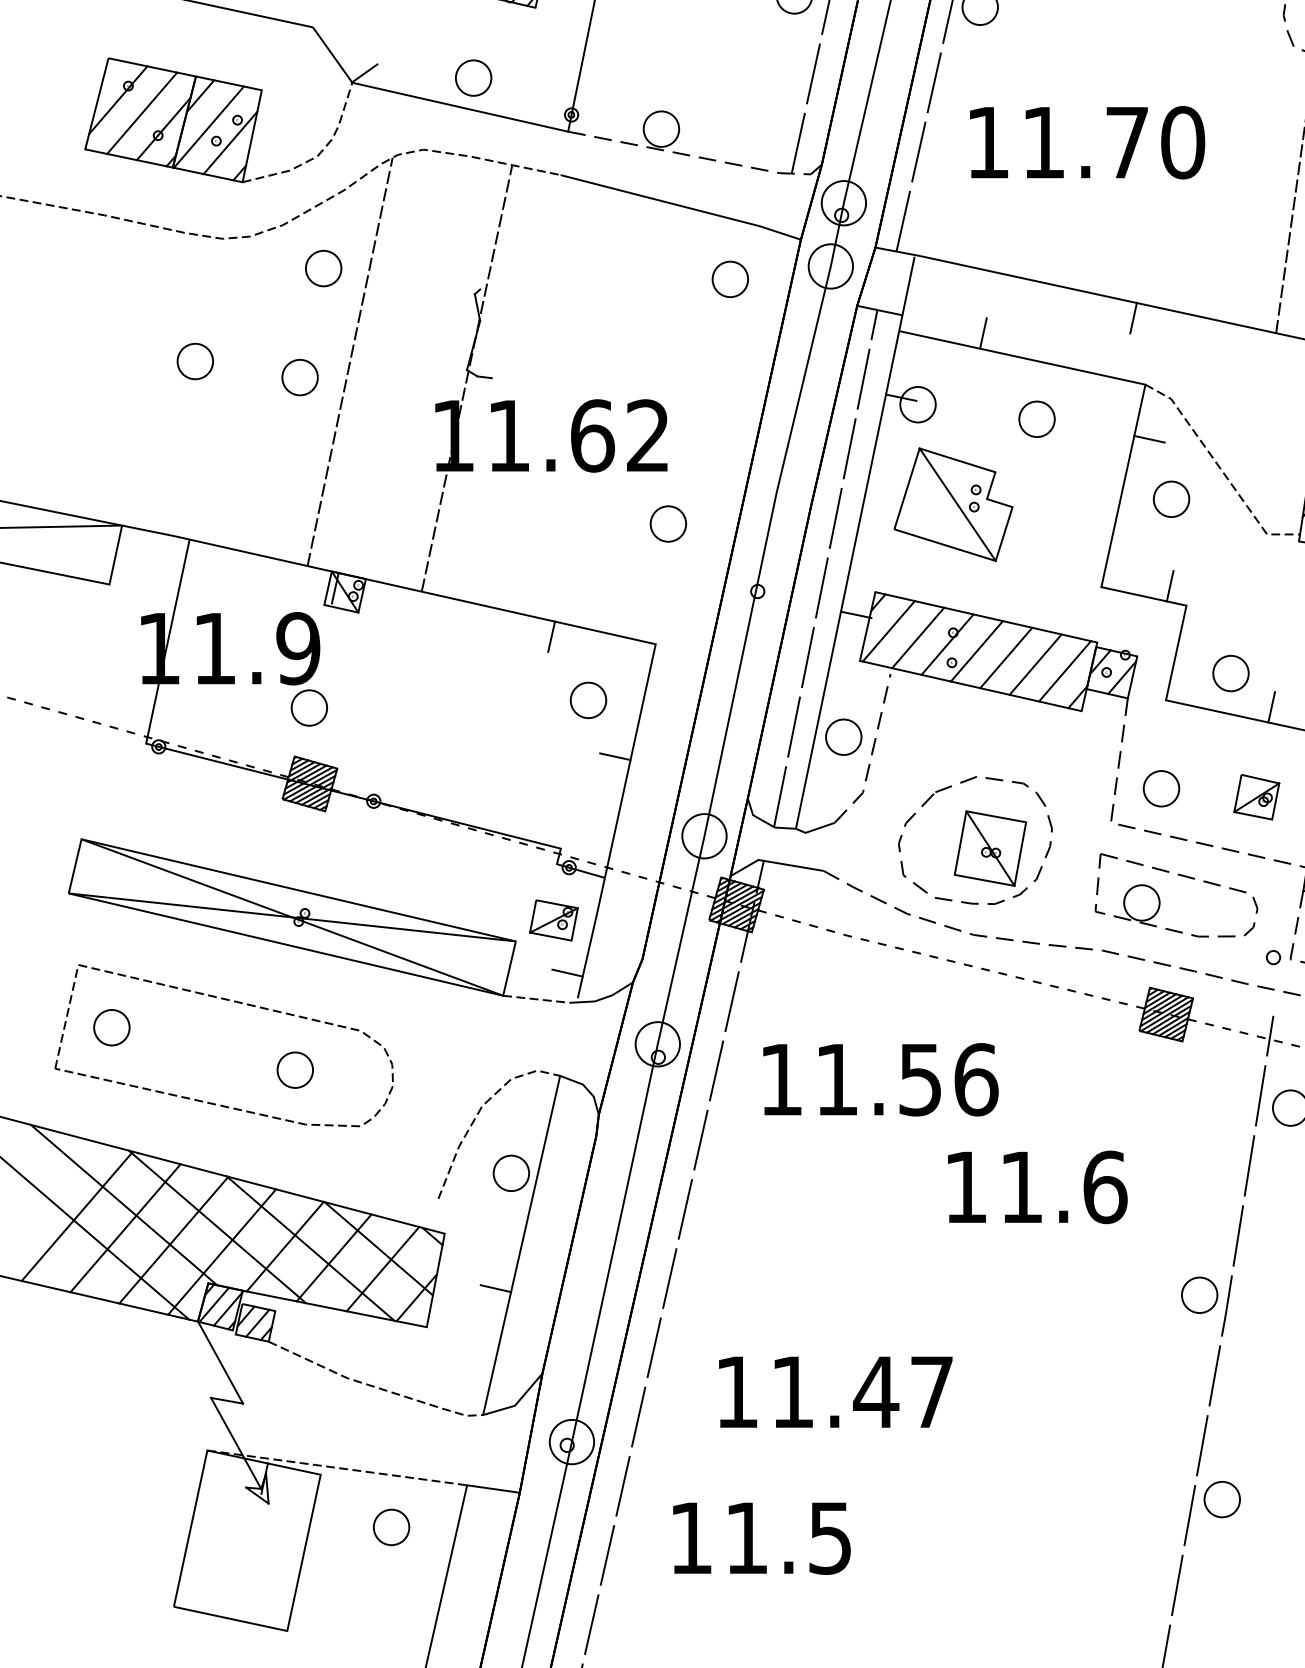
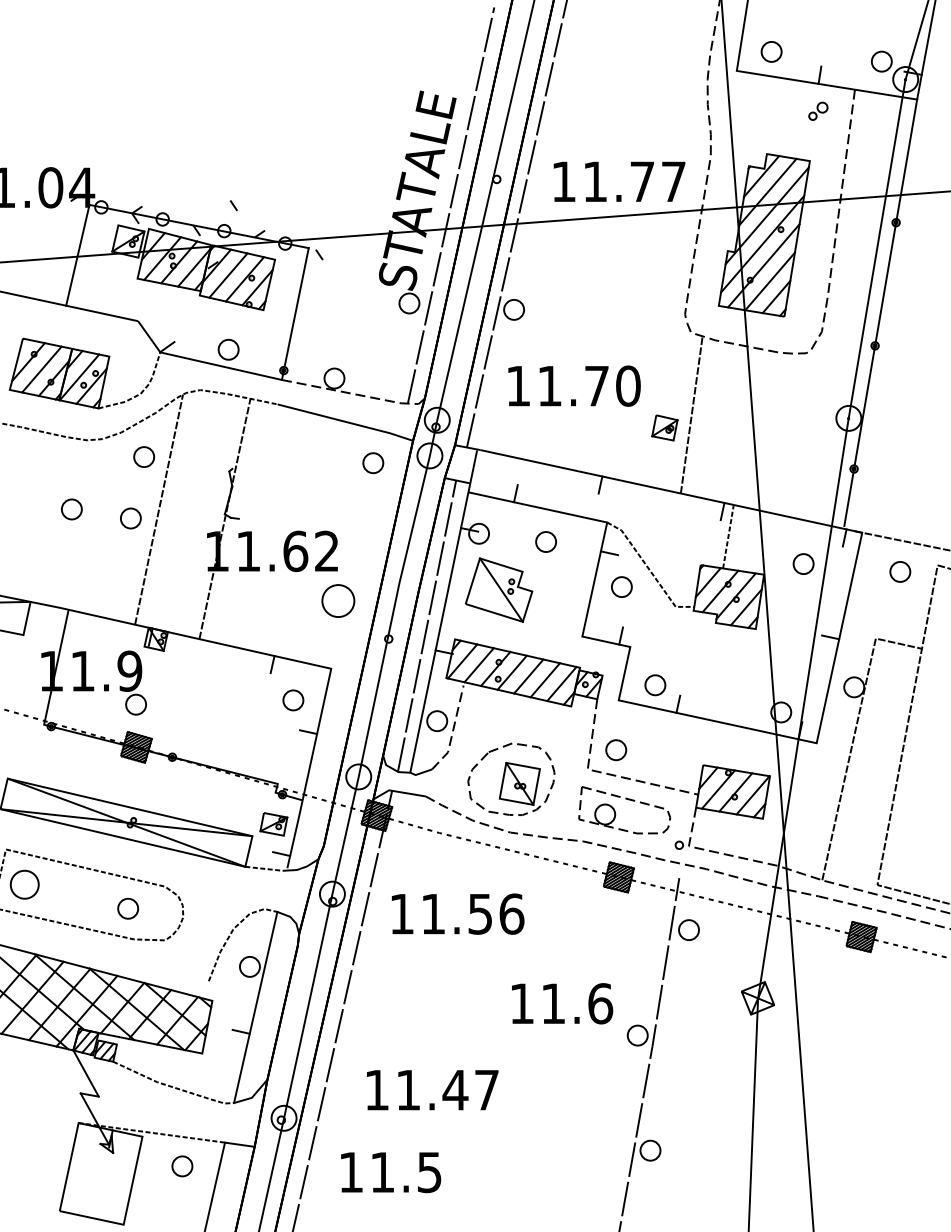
part: (668, 523) -> (338, 600), size x1.6
part: (1256, 796) -> (664, 427), moved
part: (111, 1027) -> (24, 884), size x1.4
text: (1037, 1186) -> (562, 1003), moved

